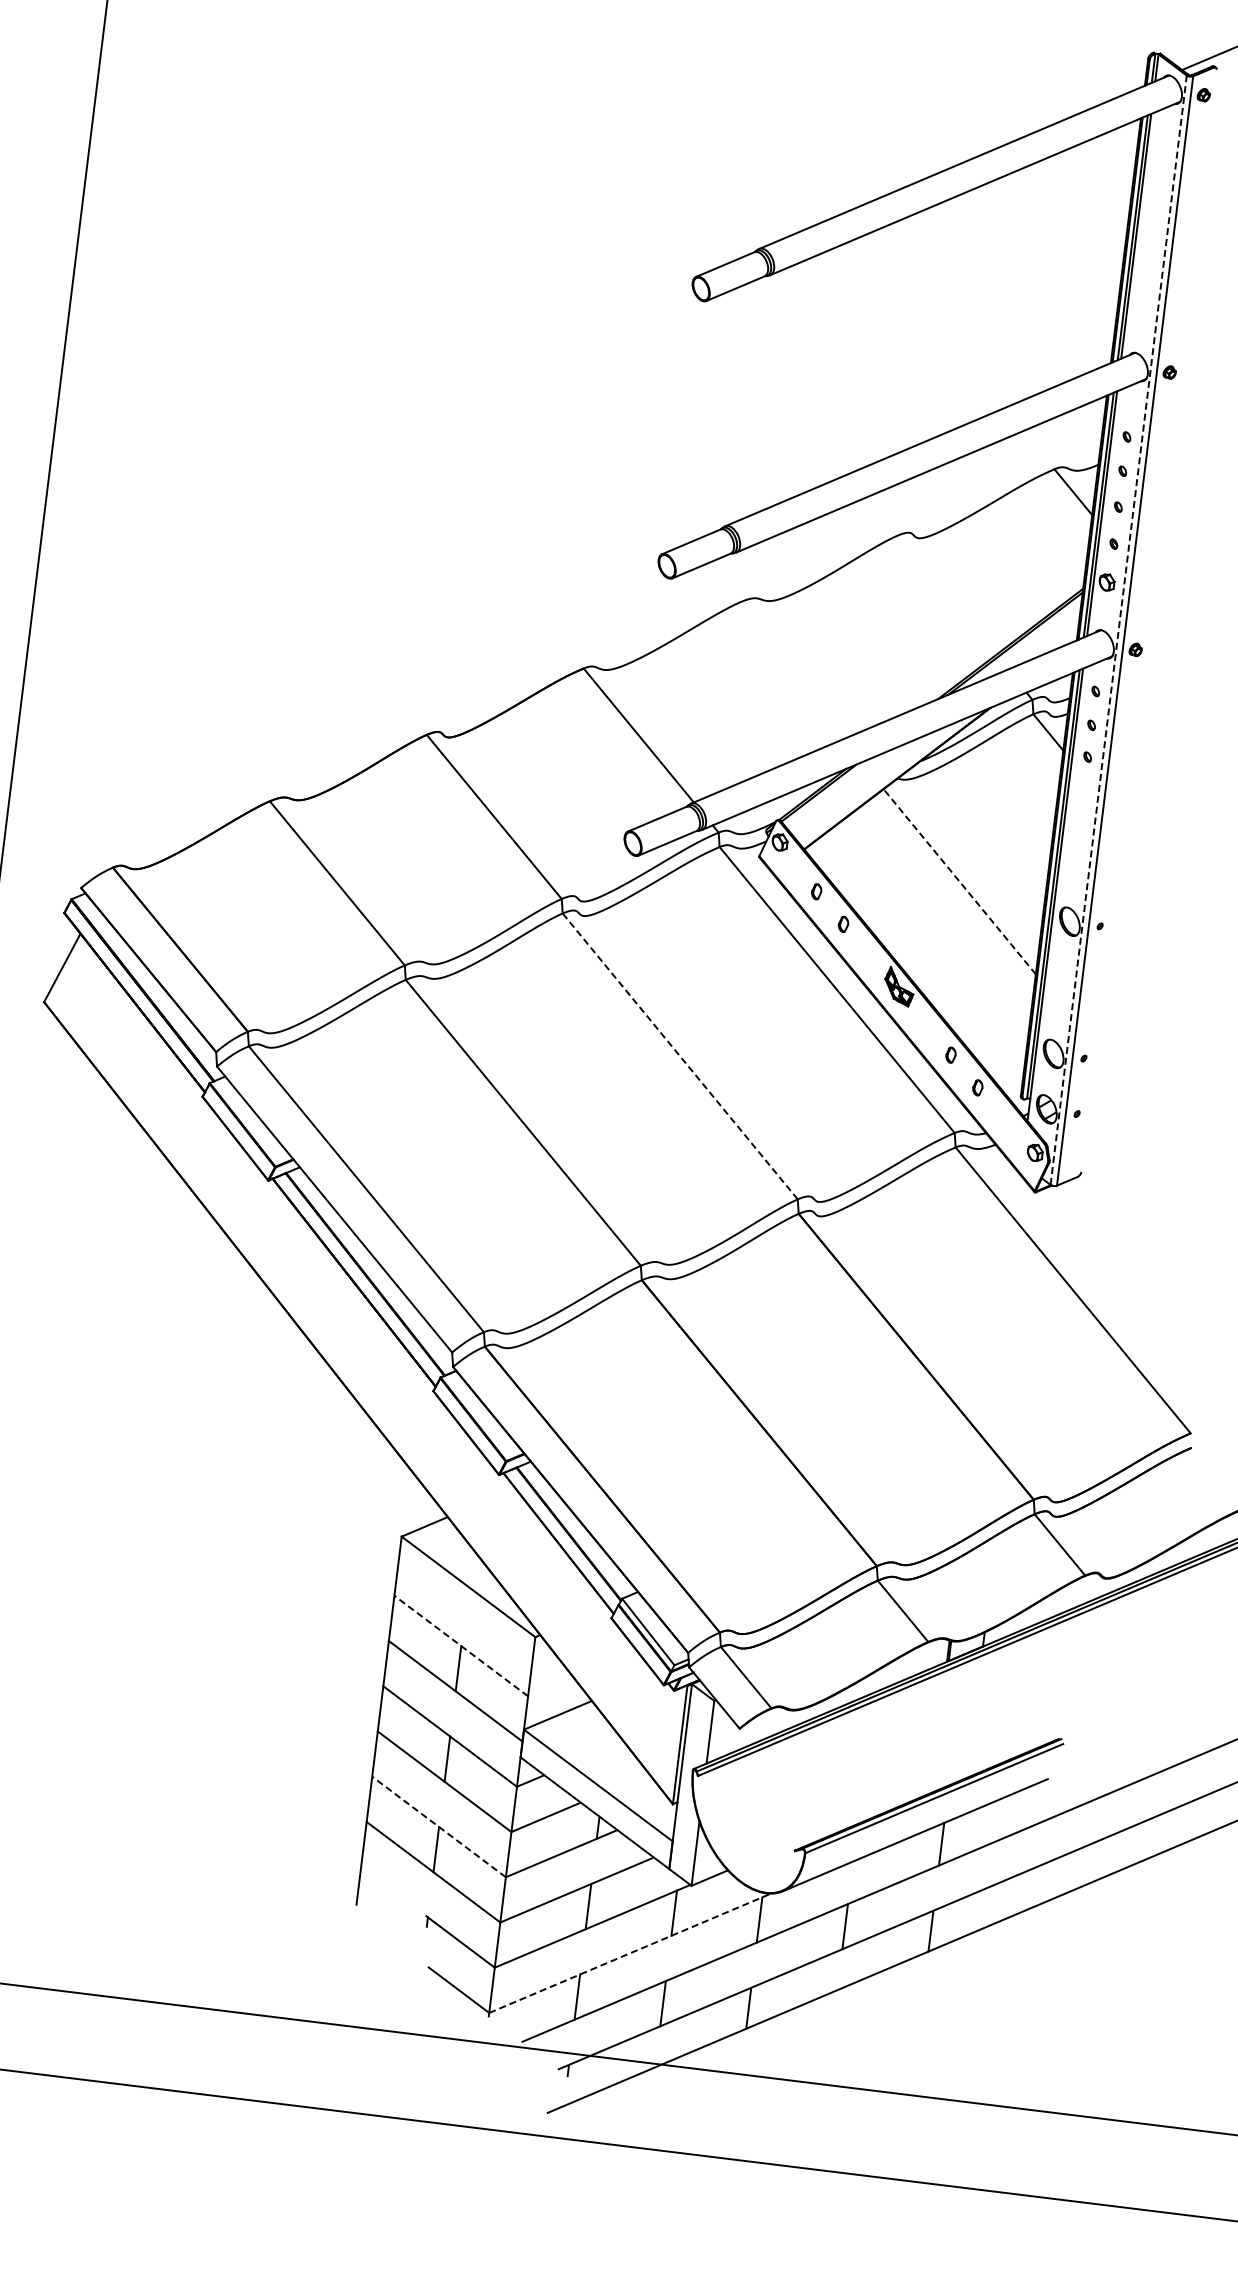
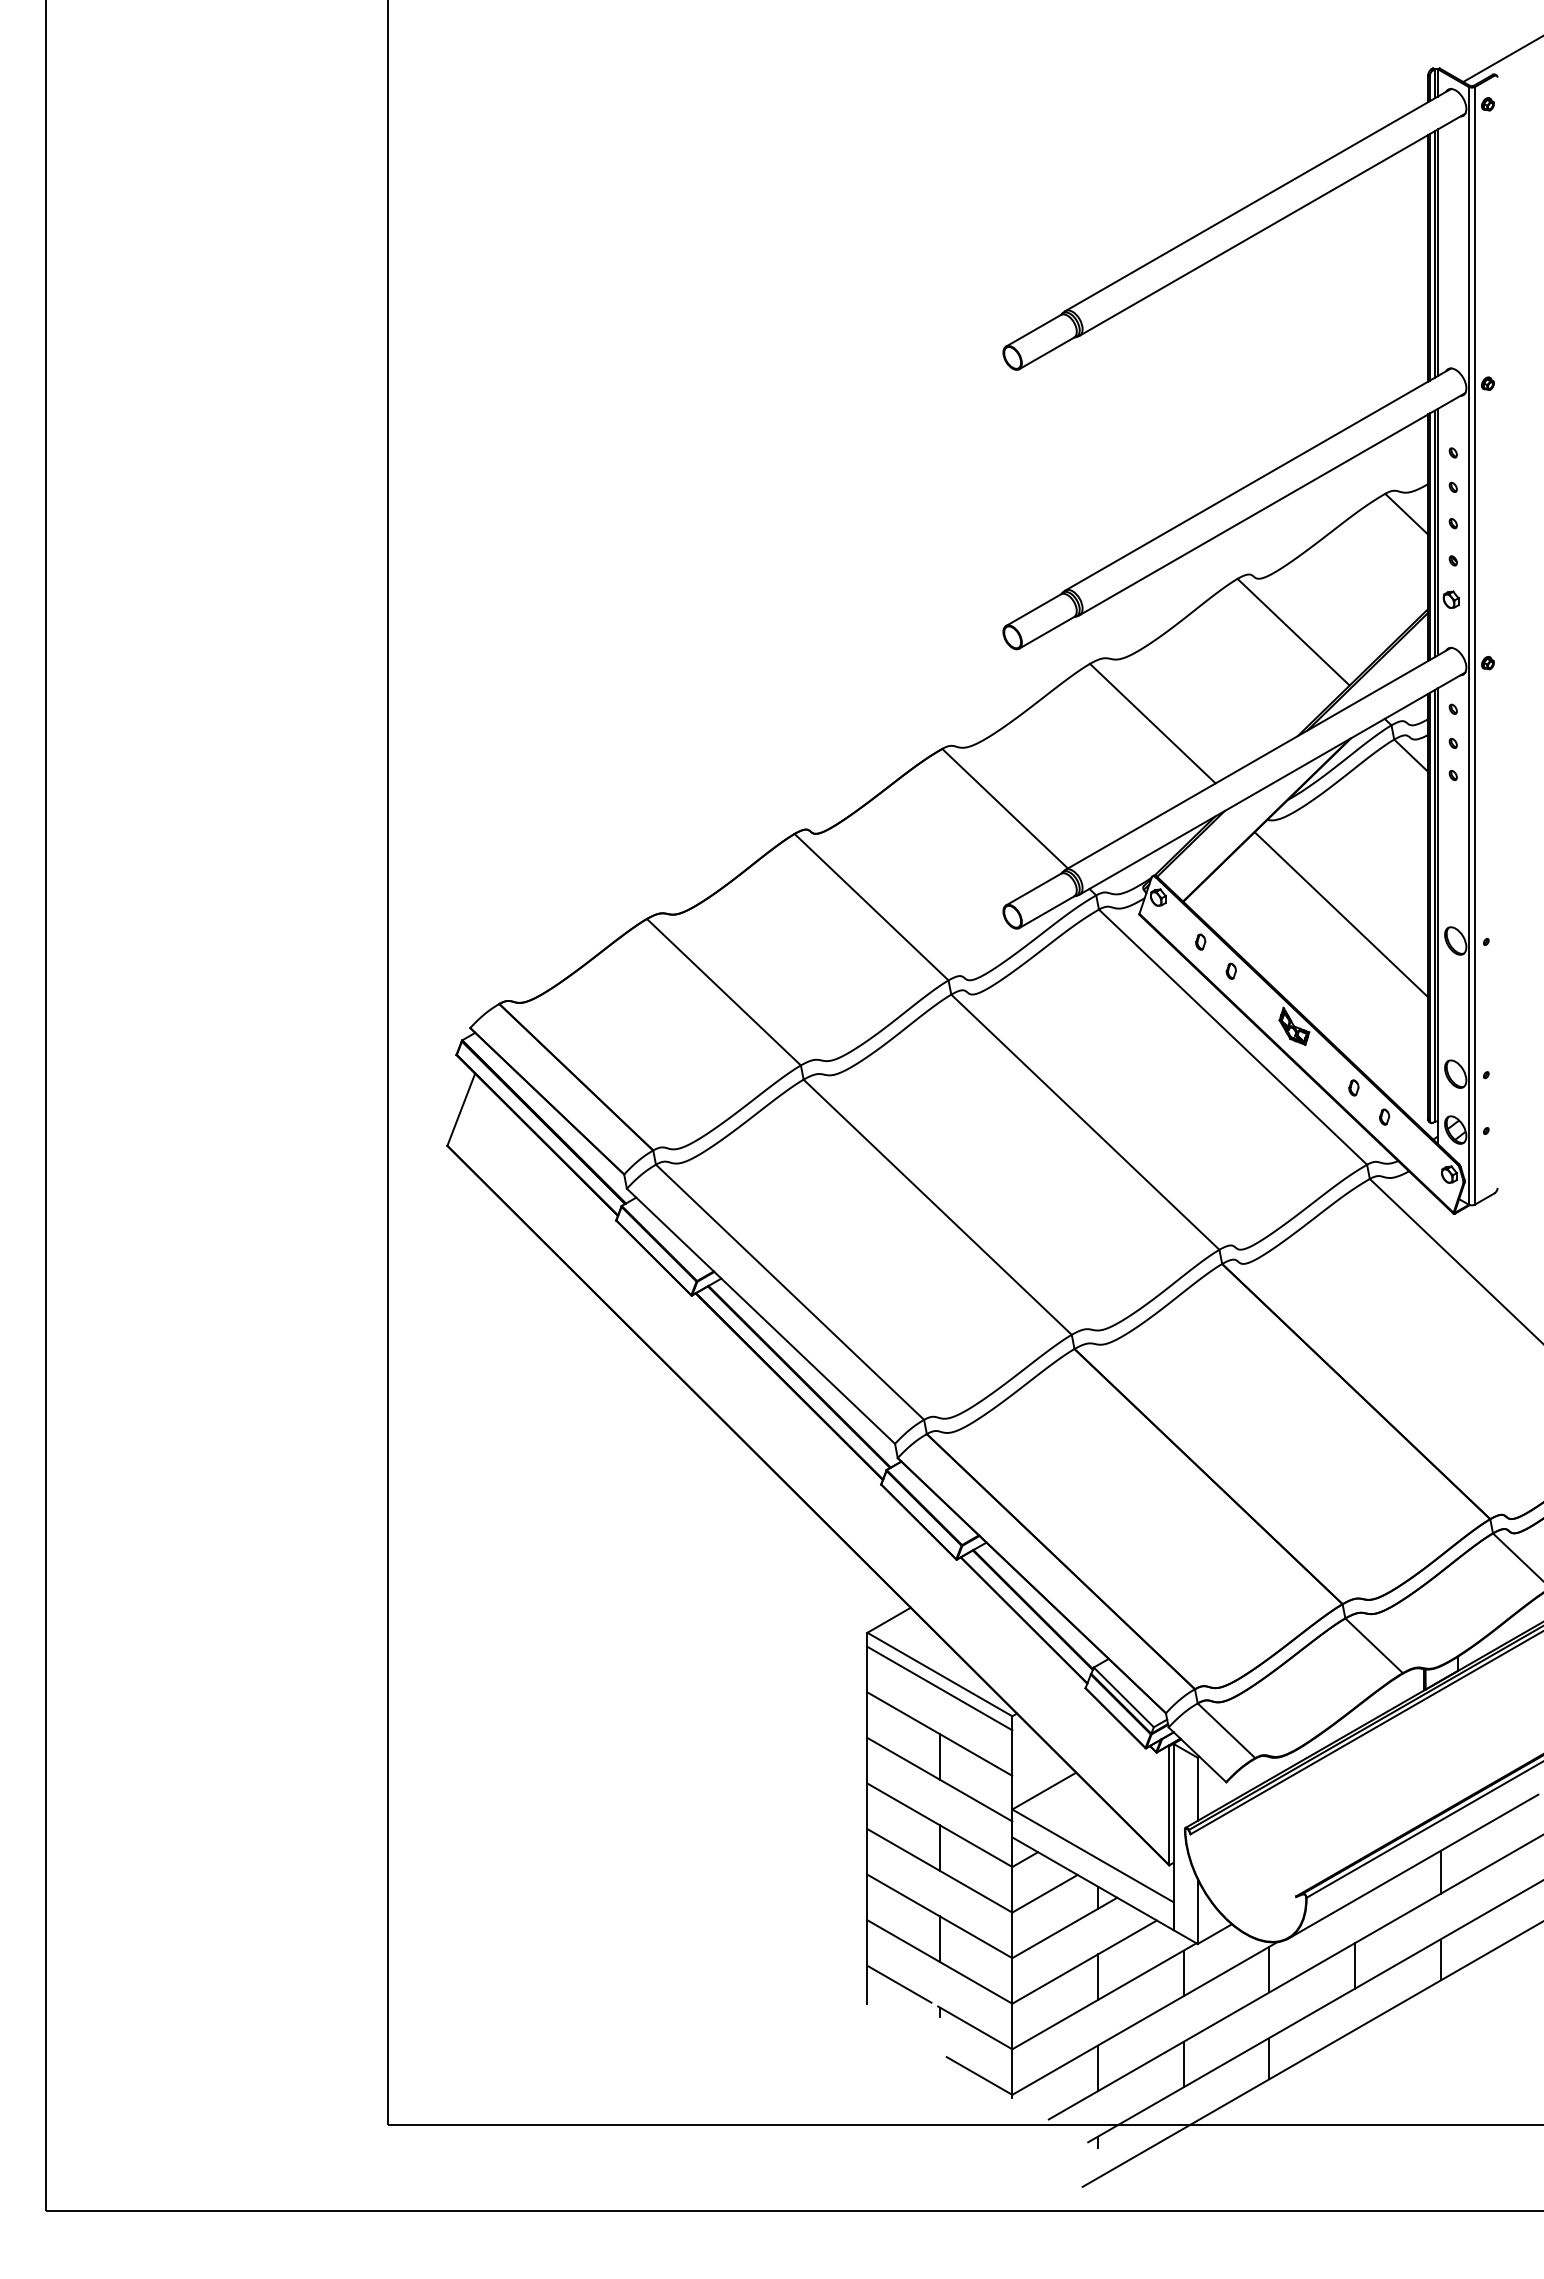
line: (946, 594) -> (1293, 631), added
line: (1118, 629) -> (1468, 645), dashed -> solid
line: (795, 668) -> (1152, 723), added
line: (959, 881) -> (1341, 914), dashed -> solid
line: (680, 1055) -> (1085, 1121), dashed -> solid
line: (466, 1600) -> (939, 1688), added
line: (460, 1646) -> (939, 1734), dashed -> solid
line: (438, 1827) -> (939, 1916), dashed -> solid
line: (390, 1888) -> (899, 1983), added
line: (630, 1953) -> (1145, 2018), dashed -> solid

